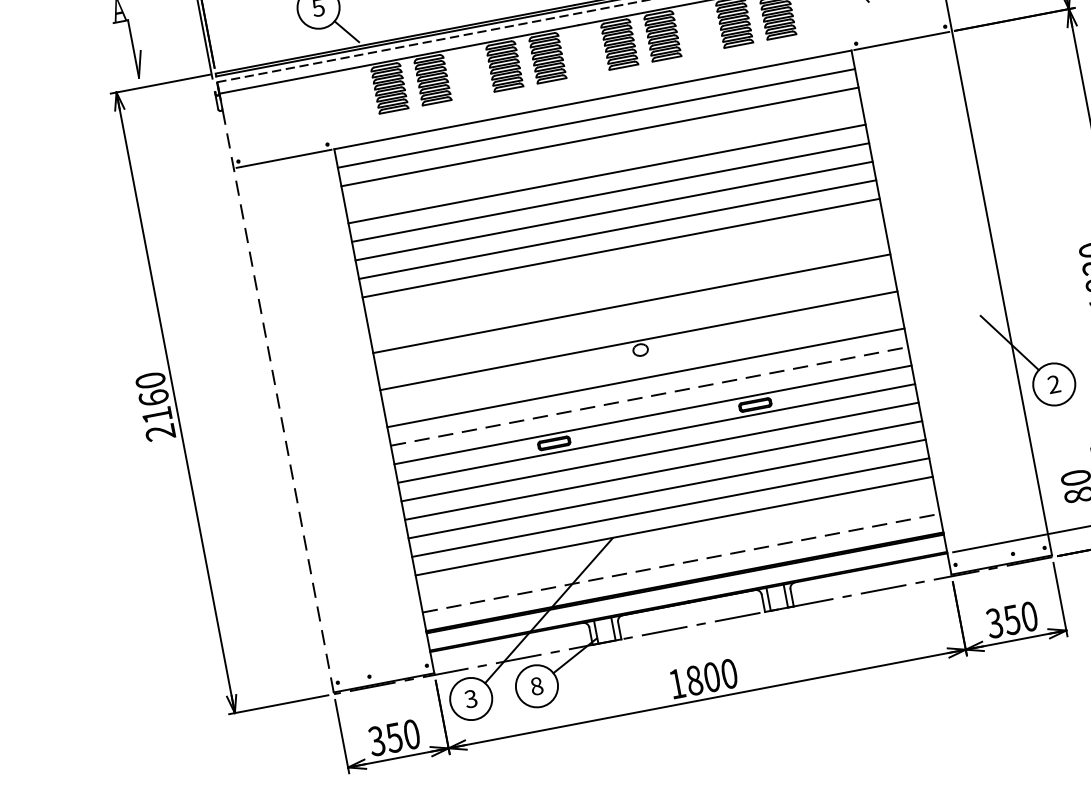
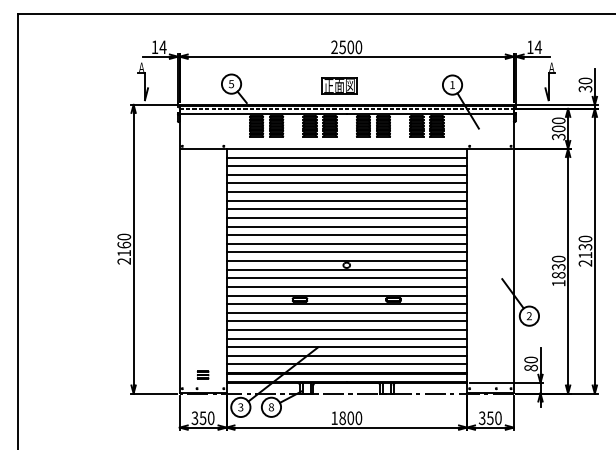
line: (602, 154) -> (346, 174), added
line: (624, 266) -> (346, 226), added
line: (627, 286) -> (346, 235), added
line: (634, 322) -> (346, 252), added
line: (641, 359) -> (346, 269), added
line: (274, 382) -> (179, 248), dashed -> solid
line: (650, 395) -> (347, 286), dashed -> solid
line: (677, 544) -> (346, 355), added
line: (682, 563) -> (347, 364), dashed -> solid
part: (375, 643) -> (202, 374), added

